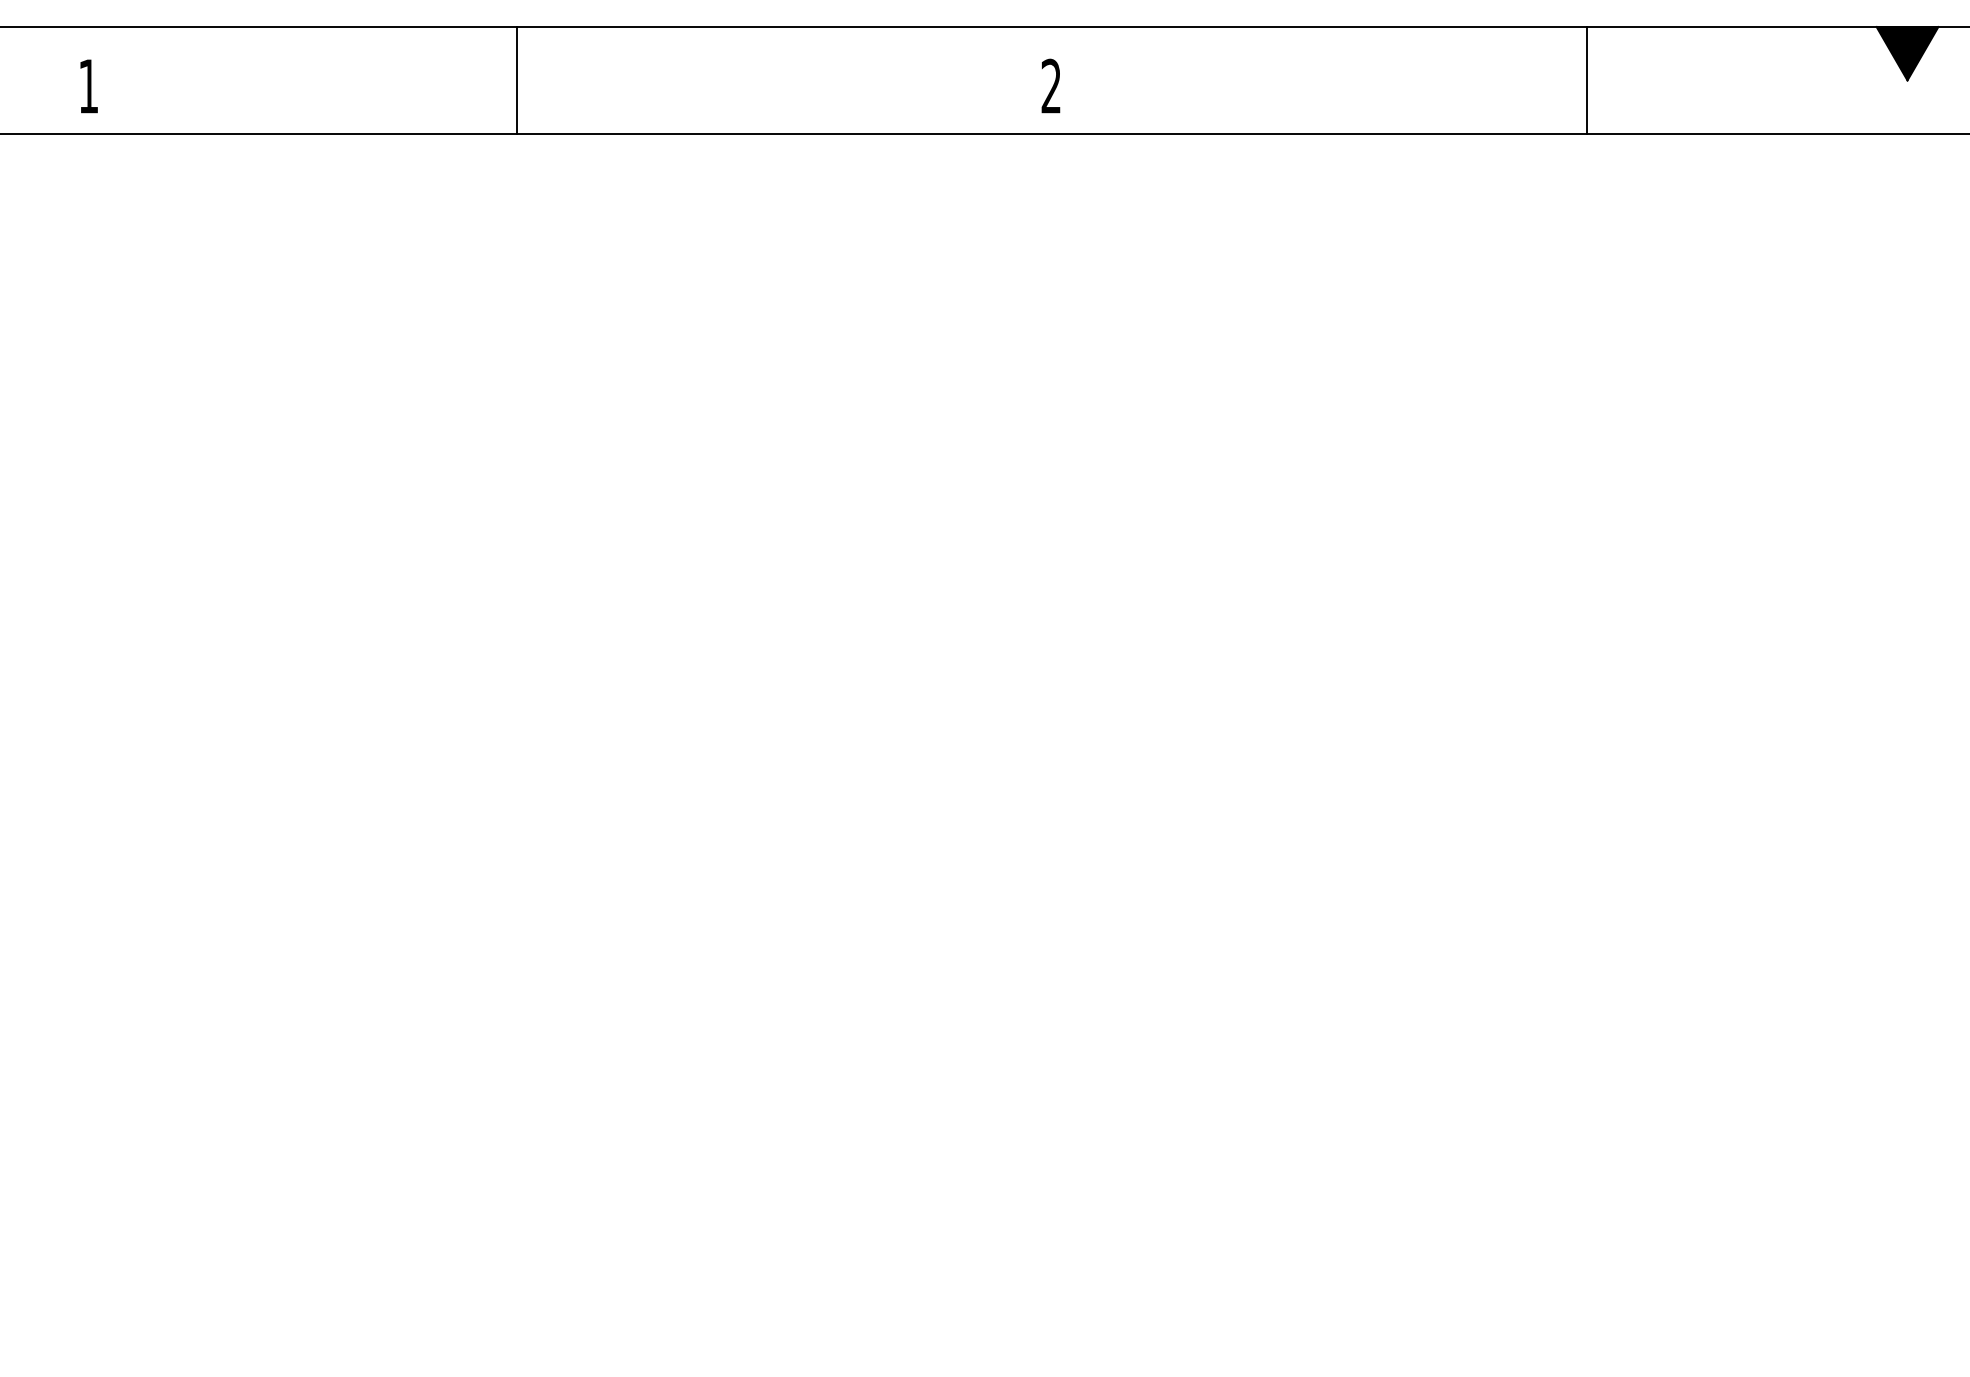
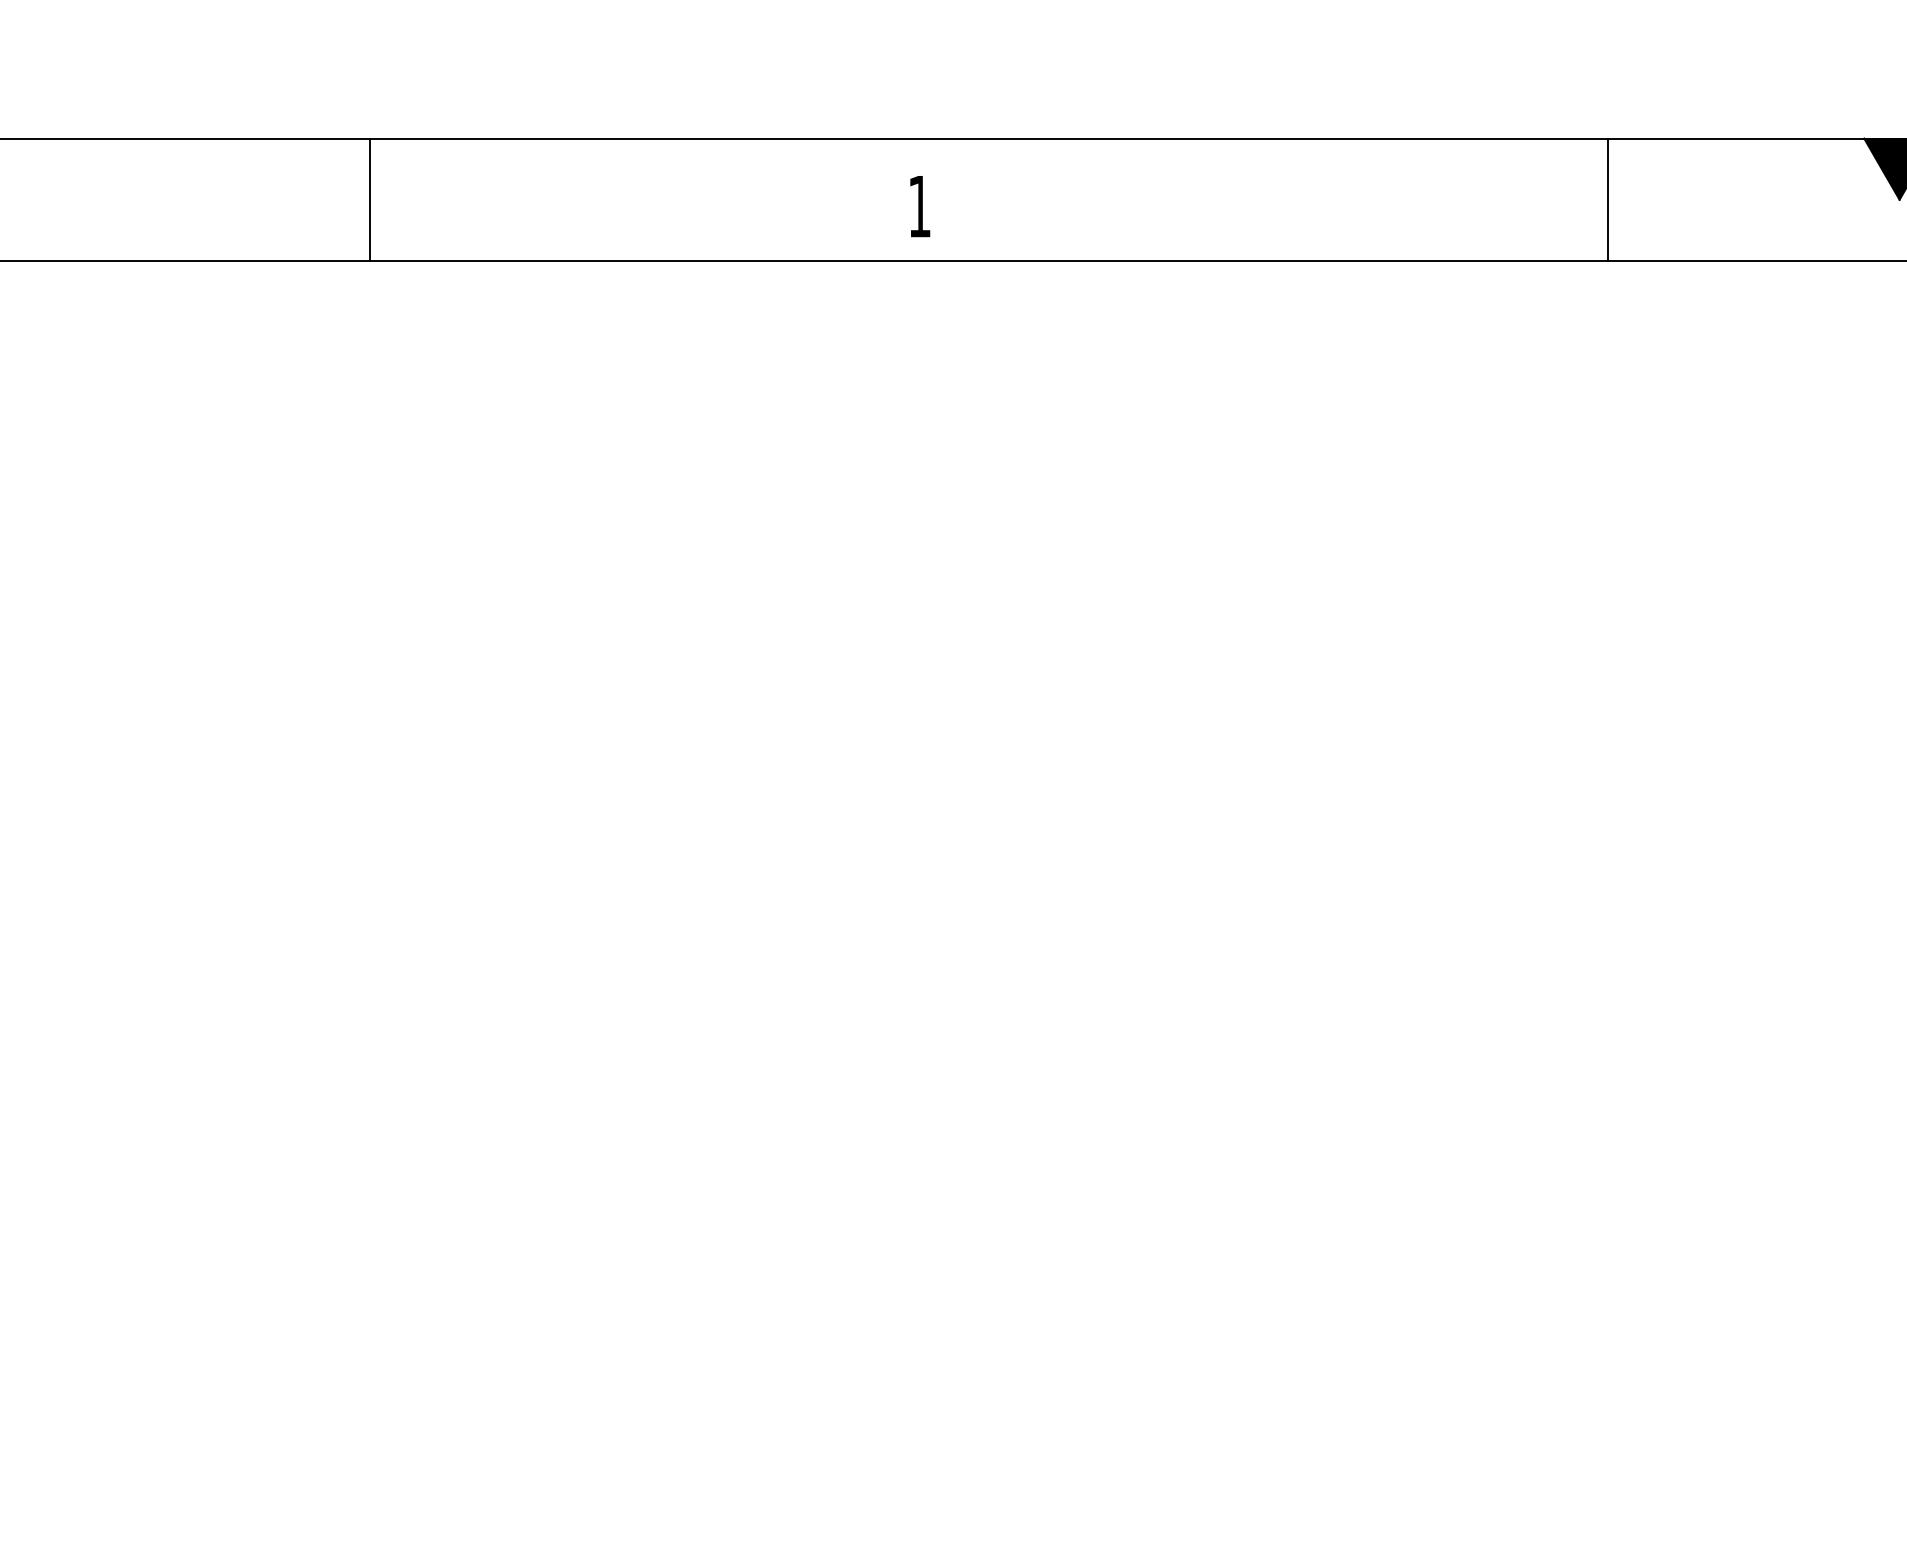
line: (517, 80) -> (370, 199), moved
line: (1586, 80) -> (1607, 199), moved
text: (1050, 85) -> (918, 205), 2 -> 1

